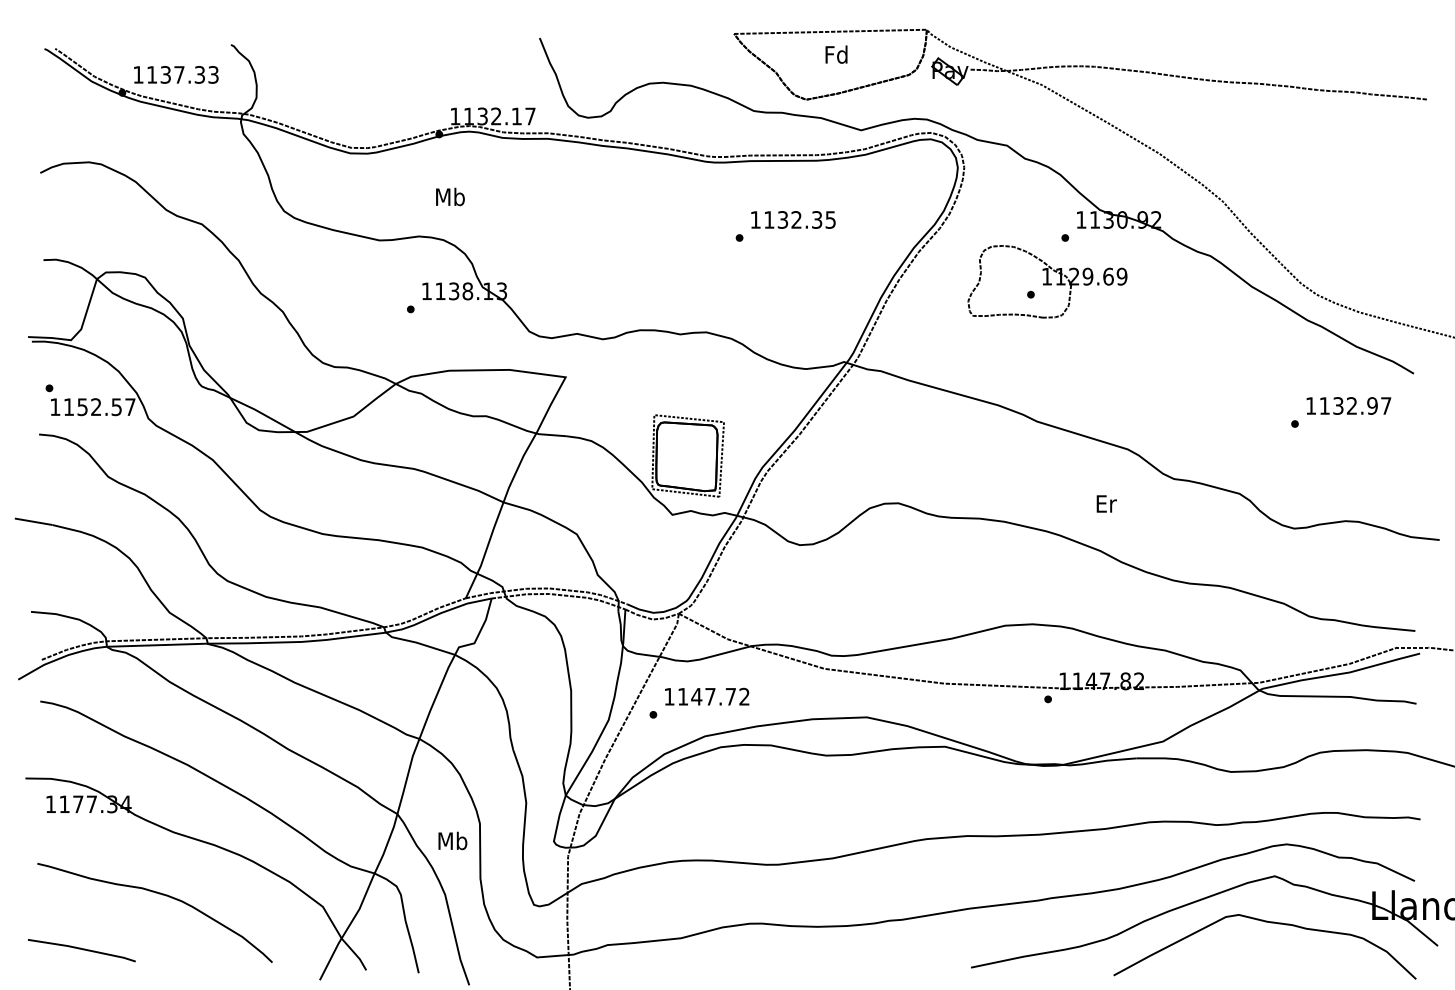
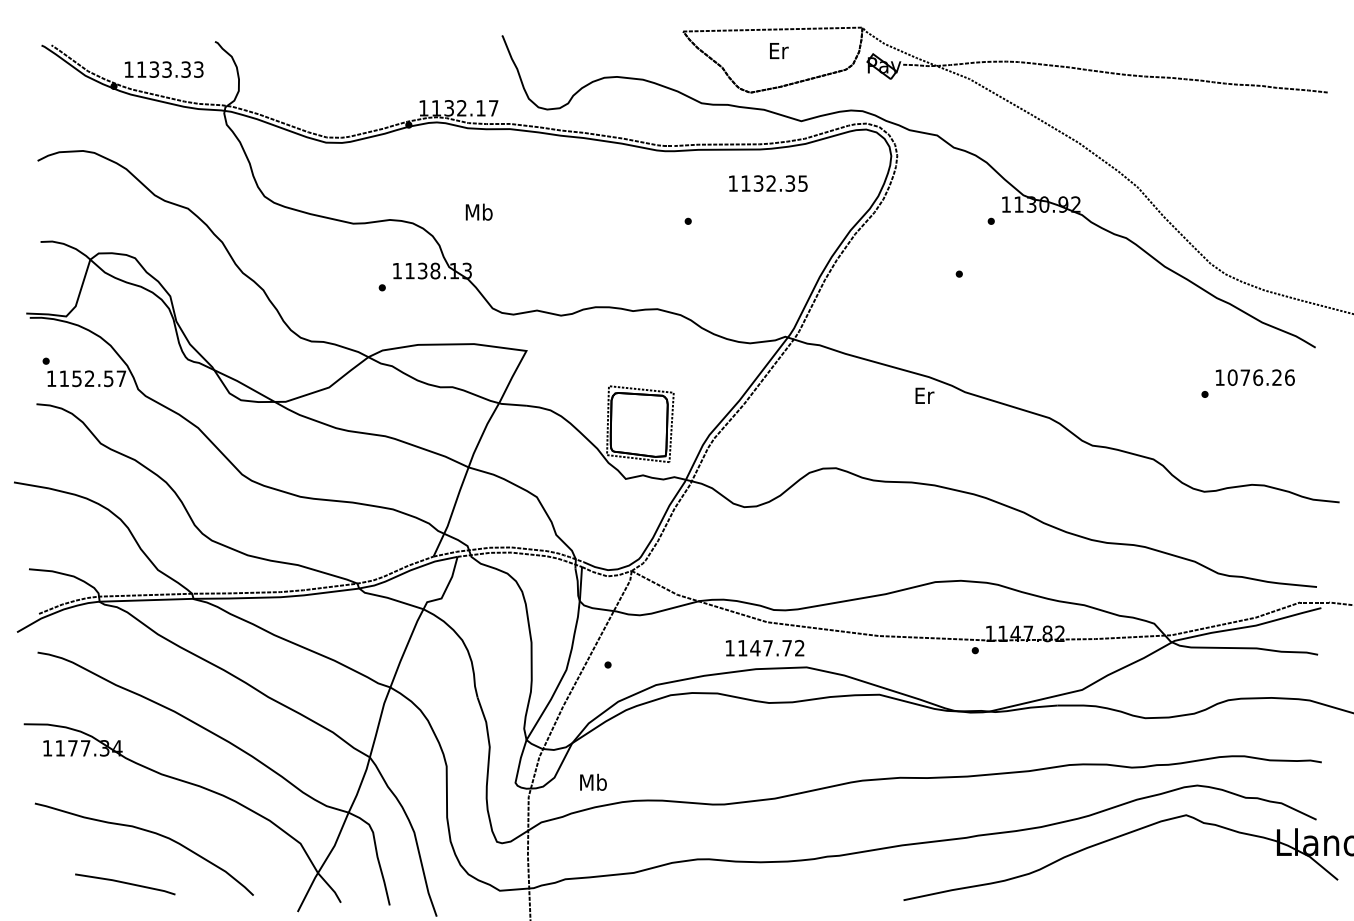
text: (836, 54) -> (778, 50), Fd -> Er
text: (178, 74) -> (166, 69), 1137.33 -> 1133.33
text: (449, 196) -> (478, 211), moved
text: (793, 219) -> (768, 183), moved
part: (1047, 281) -> (974, 261), removed
text: (1354, 405) -> (1260, 377), 1132.97 -> 1076.26
text: (1106, 503) -> (924, 395), moved
text: (707, 697) -> (765, 648), moved
text: (452, 840) -> (593, 781), moved
curve: (1265, 922) -> (1177, 858), removed
line: (82, 949) -> (125, 883), moved

